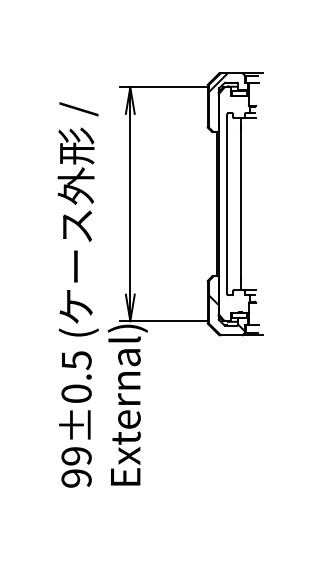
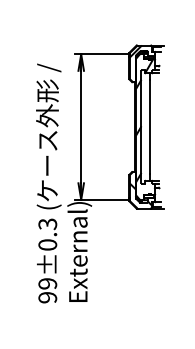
hatch: (232, 193) -> (144, 120), added
text: (76, 359) -> (47, 223), 99±0.5 -> 99±0.3

